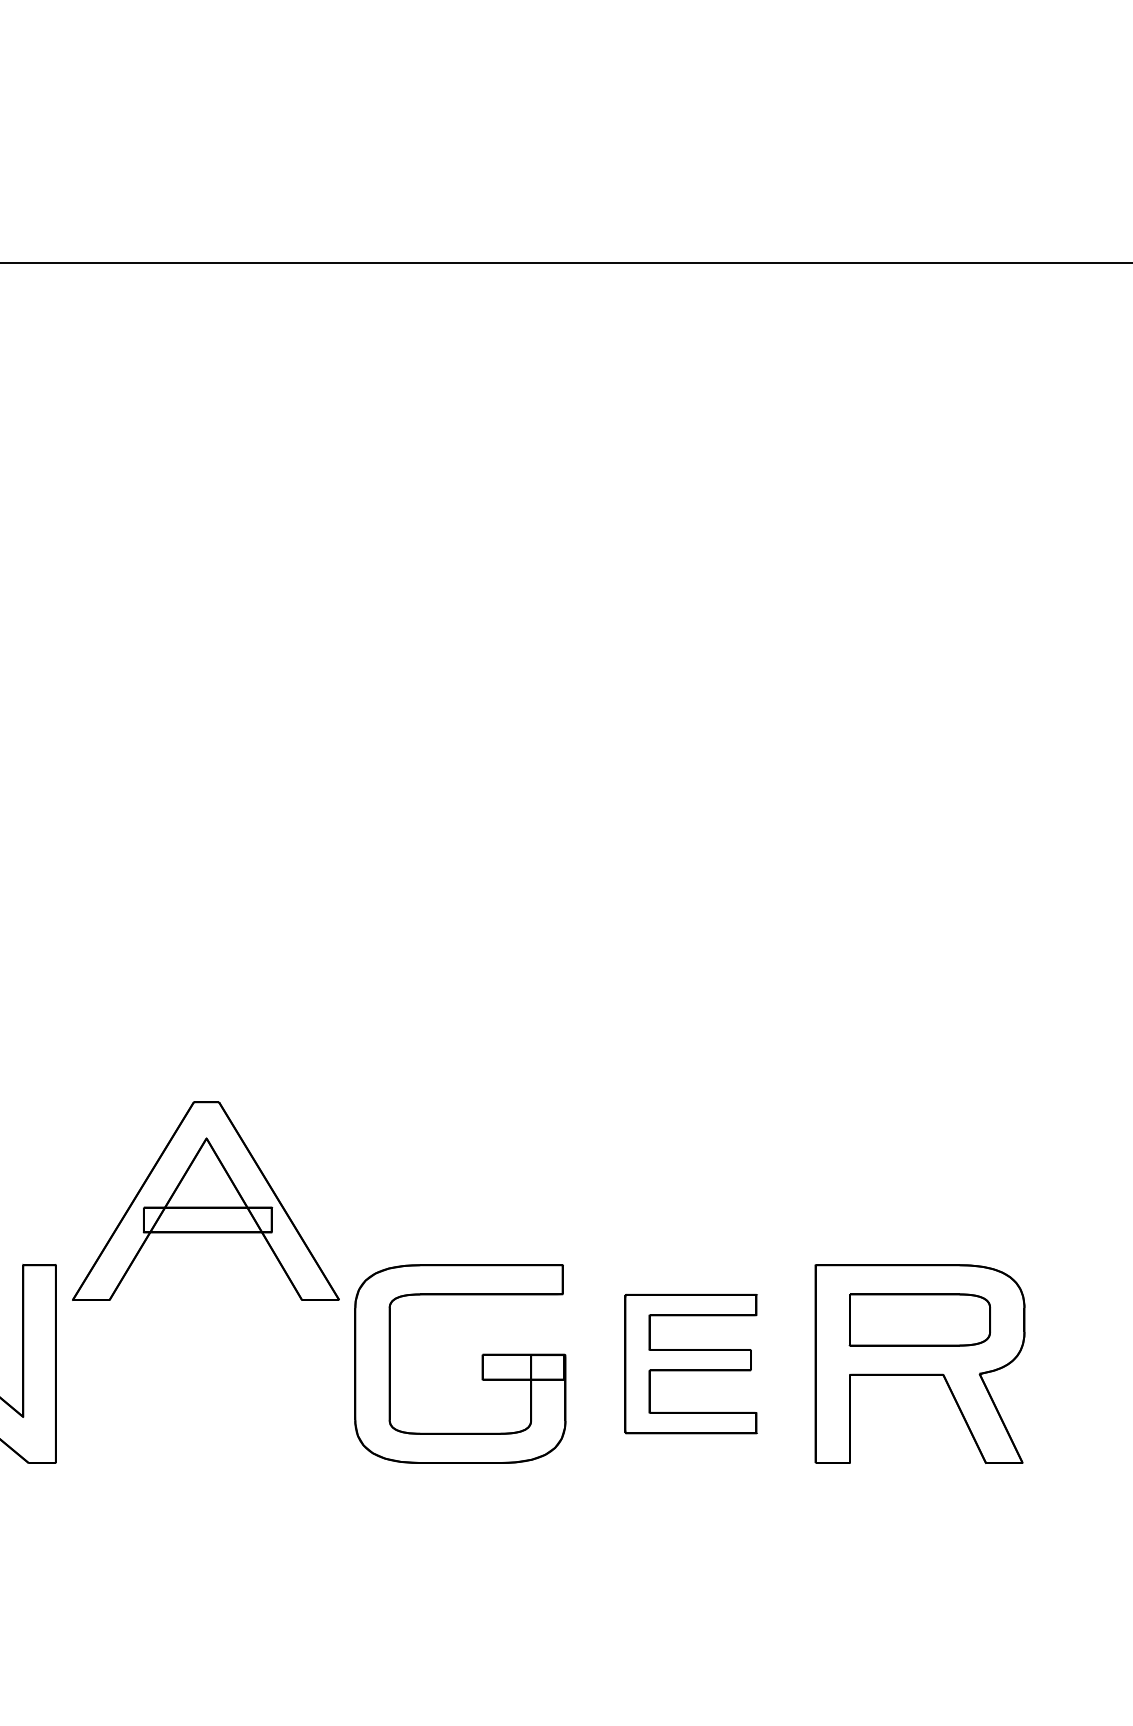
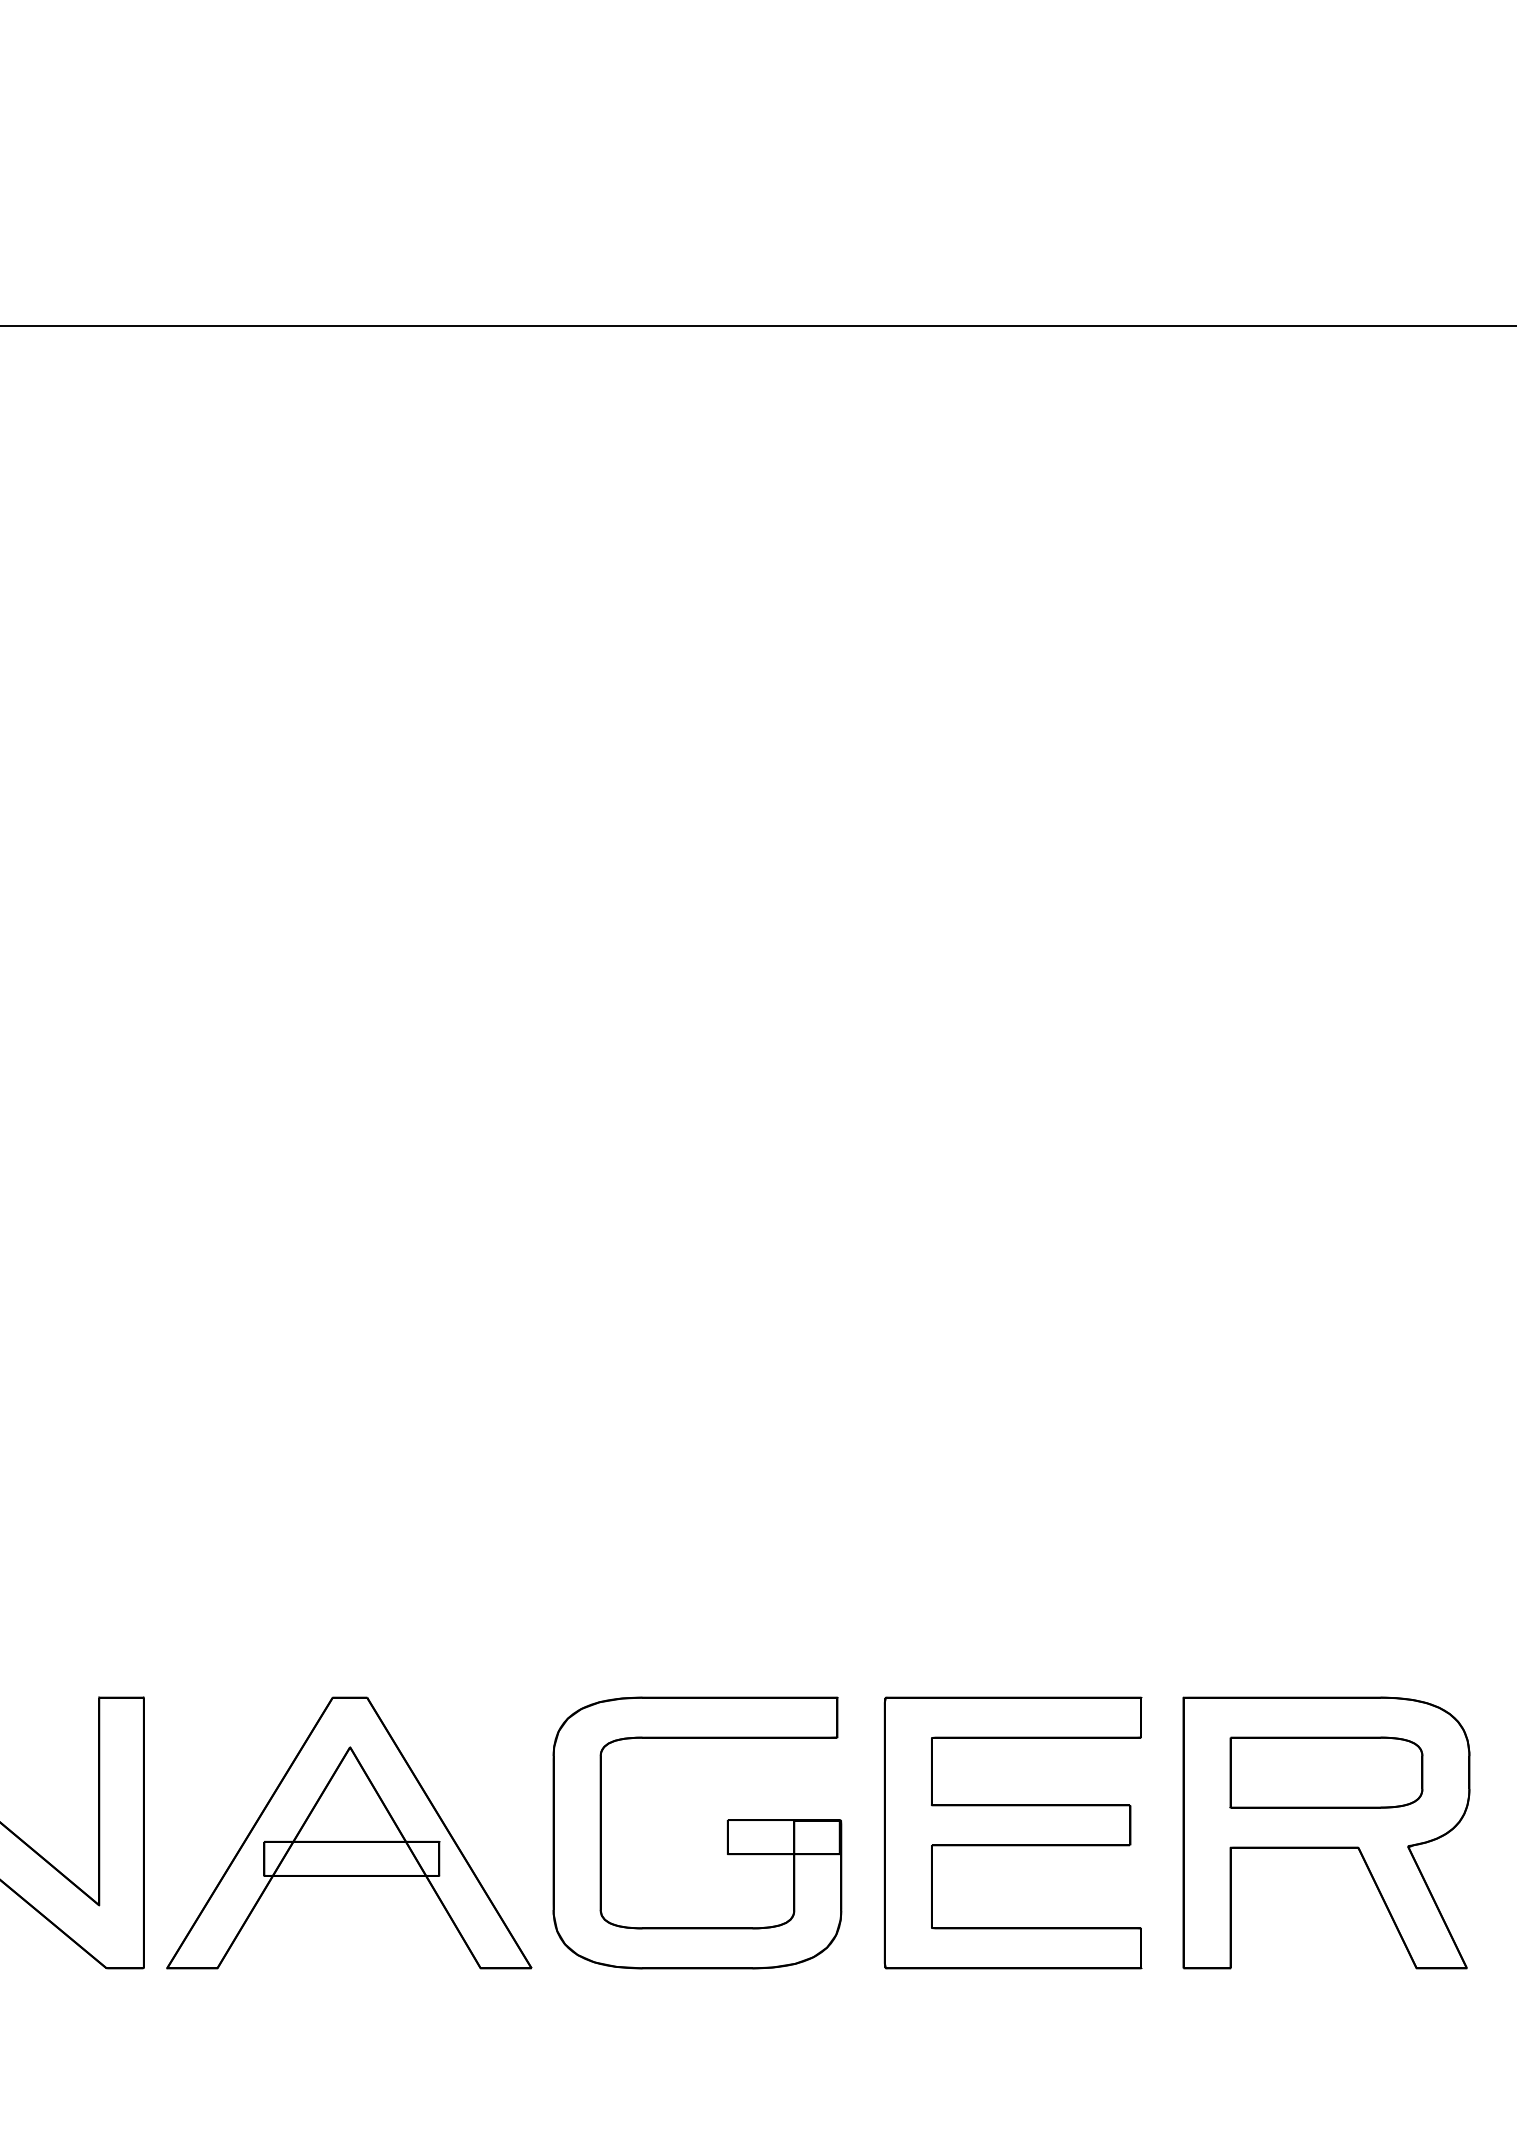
part: (205, 1200) -> (348, 1832), moved
part: (690, 1363) -> (1012, 1832), size x1.43

